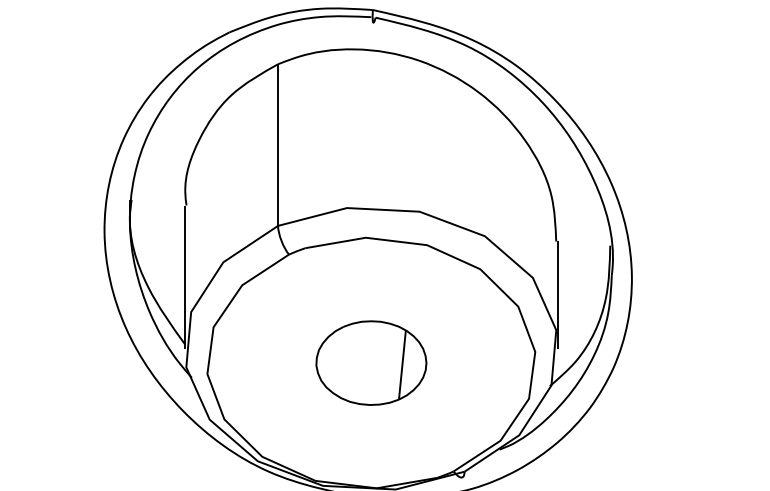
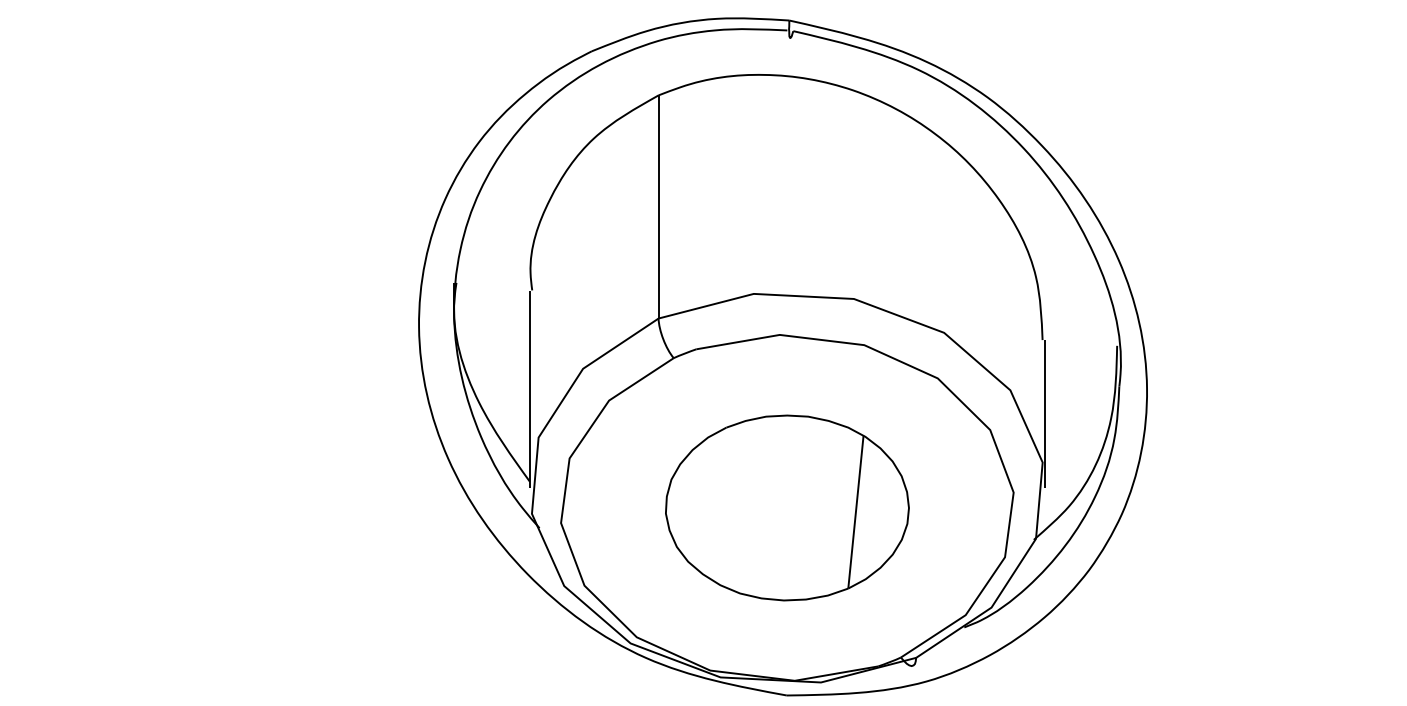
part: (371, 362) -> (787, 507), size x1.6

